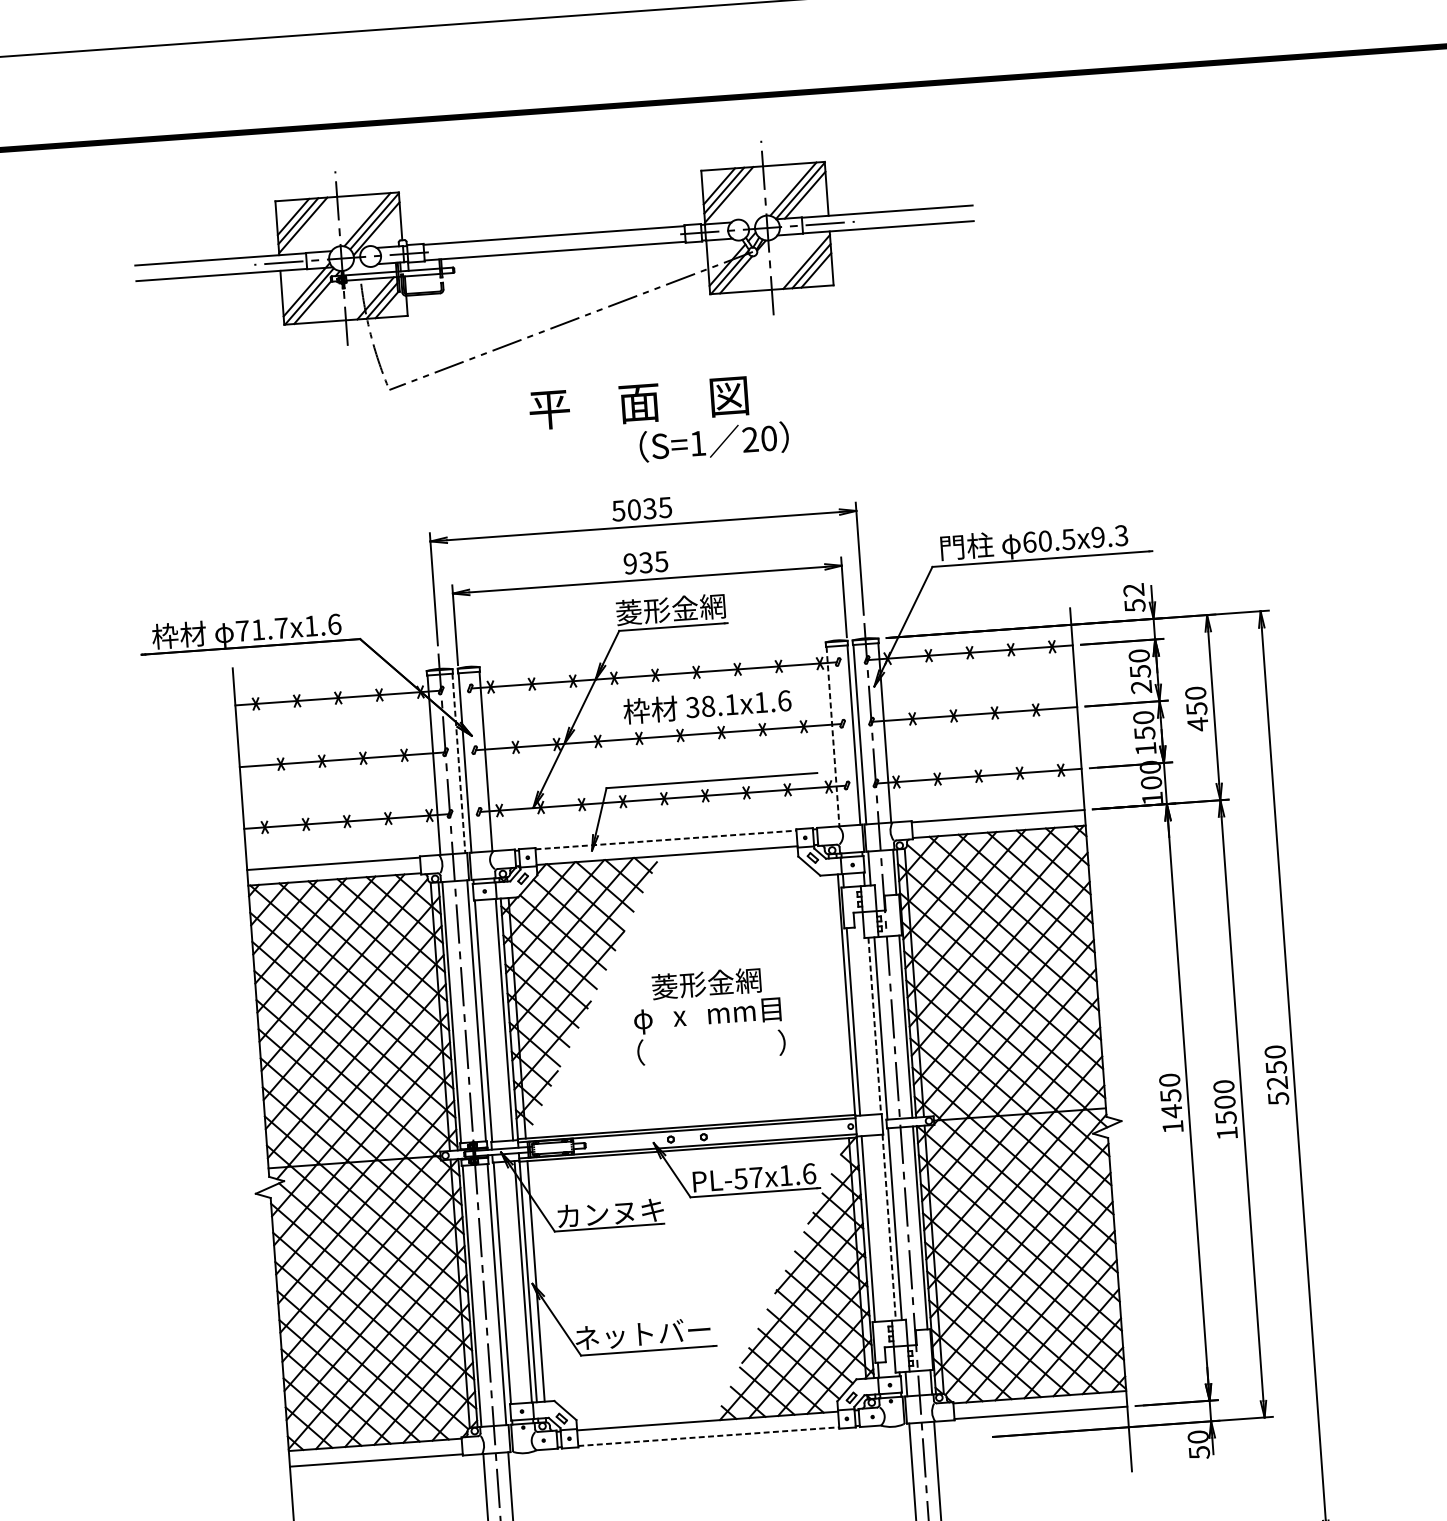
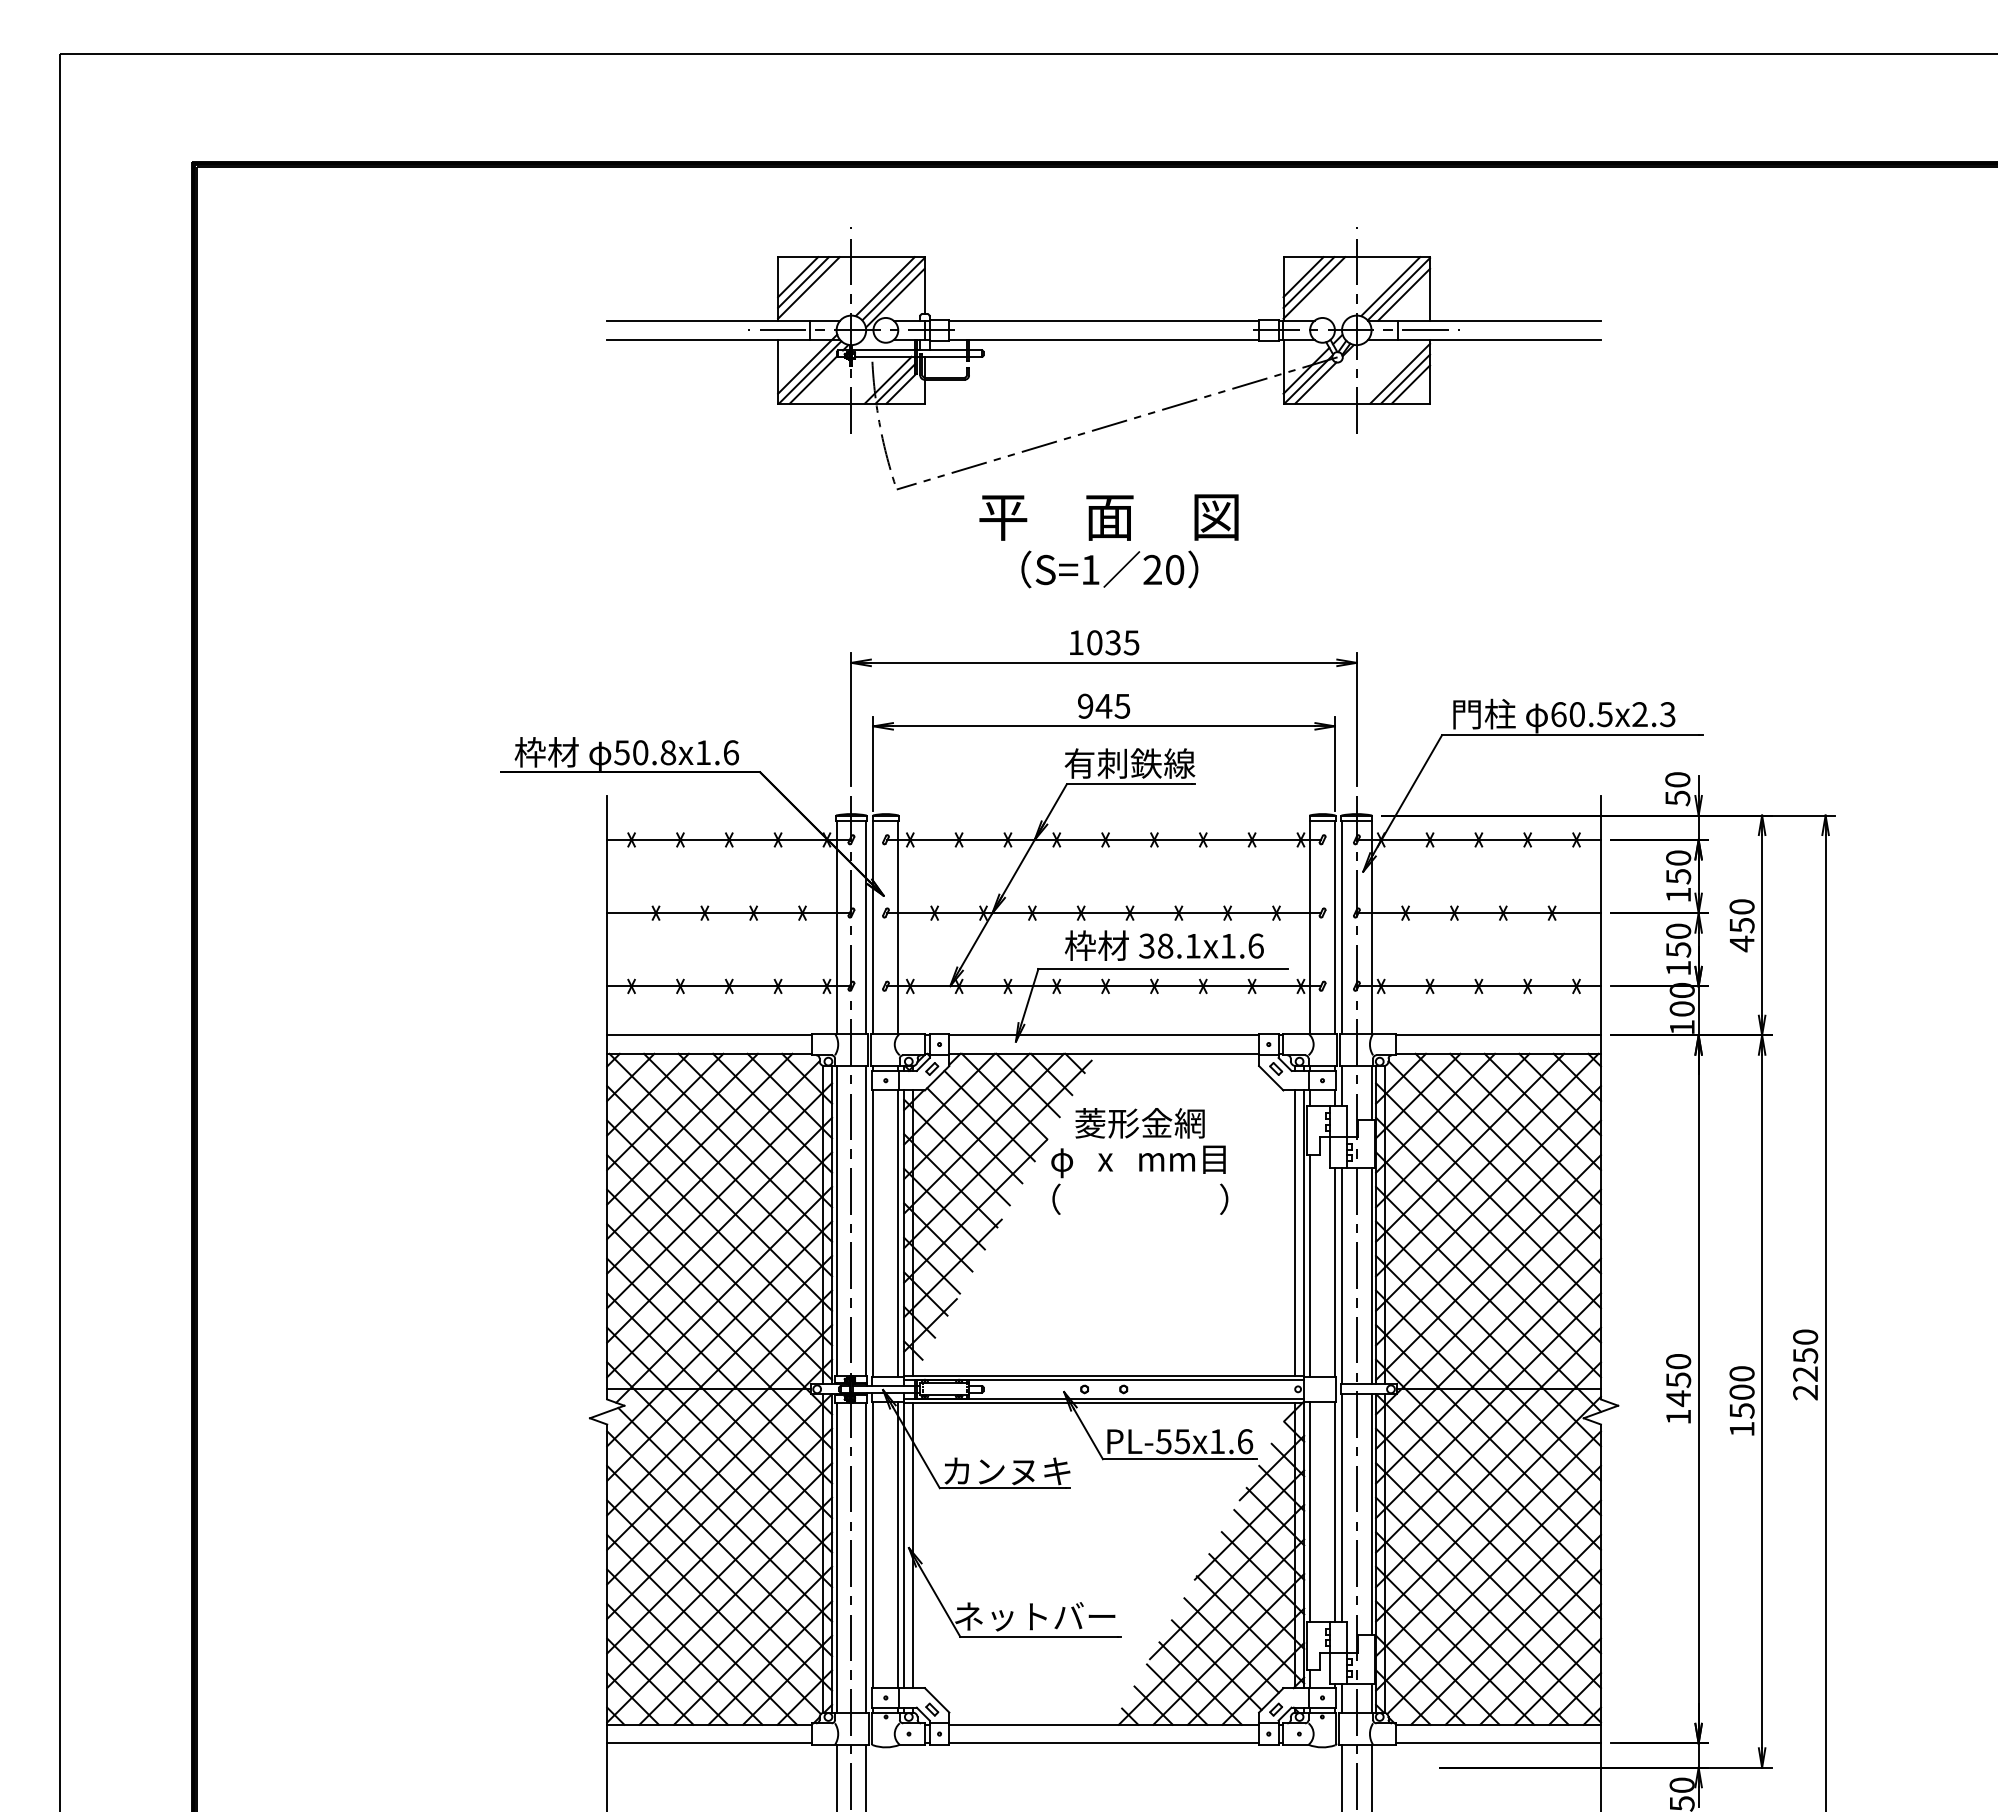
part: (554, 251) -> (1103, 340), moved
text: (713, 442) -> (1109, 569), moved
text: (618, 510) -> (1075, 642), 5035 -> 1035
text: (1097, 537) -> (1639, 714), 60.5x9.3 -> 60.5x2.3
text: (645, 562) -> (1103, 705), 935 -> 945
text: (1133, 589) -> (1677, 779), 52 -> 50
text: (670, 609) -> (1129, 763), 菱形金網 -> 有刺鉄線
text: (262, 629) -> (645, 752), 71.7x1.6 -> 50.8x1.6
text: (1141, 686) -> (1678, 894), 250 -> 150
text: (706, 705) -> (1163, 945), moved
line: (833, 736) -> (1310, 927), dashed -> solid
line: (459, 763) -> (866, 927), dashed -> solid
line: (666, 840) -> (1104, 1035), dashed -> solid
line: (838, 994) -> (1294, 1232), added
text: (708, 1015) -> (1139, 1161), moved
line: (874, 1025) -> (1334, 1272), dashed -> solid
text: (1278, 1098) -> (1805, 1392), 5250 -> 2250
text: (756, 1177) -> (1182, 1441), PL-57x1.6 -> PL-55x1.6
line: (888, 1228) -> (1334, 1512), dashed -> solid
line: (709, 1436) -> (1104, 1743), dashed -> solid

